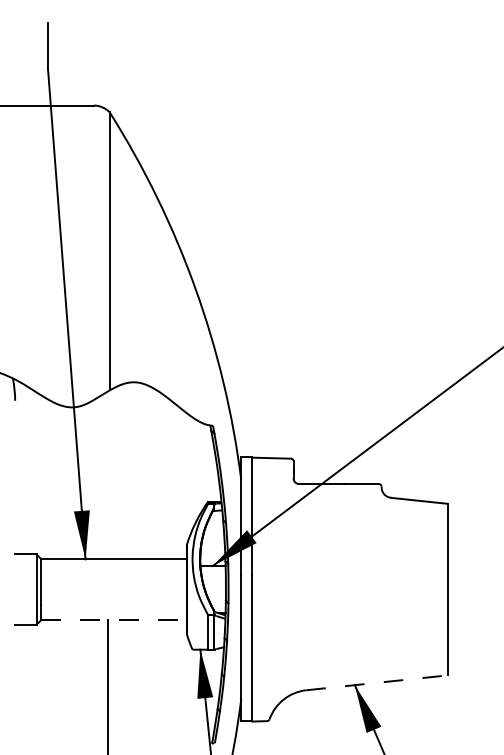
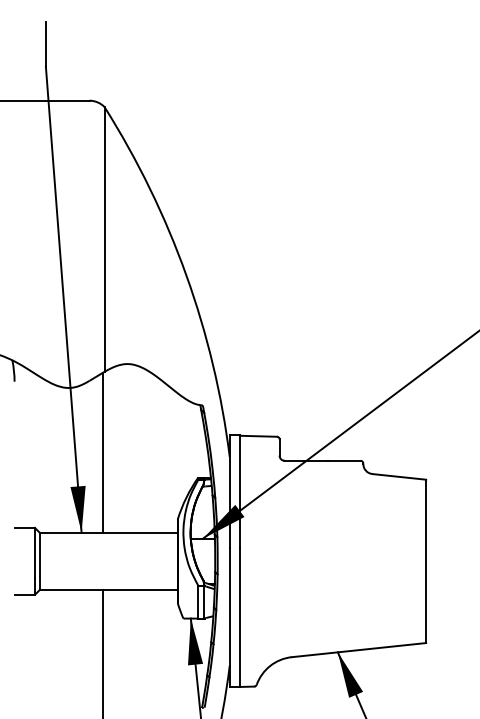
line: (107, 475) -> (102, 452), added
line: (114, 619) -> (109, 589), dashed -> solid
line: (377, 682) -> (359, 649), dashed -> solid

